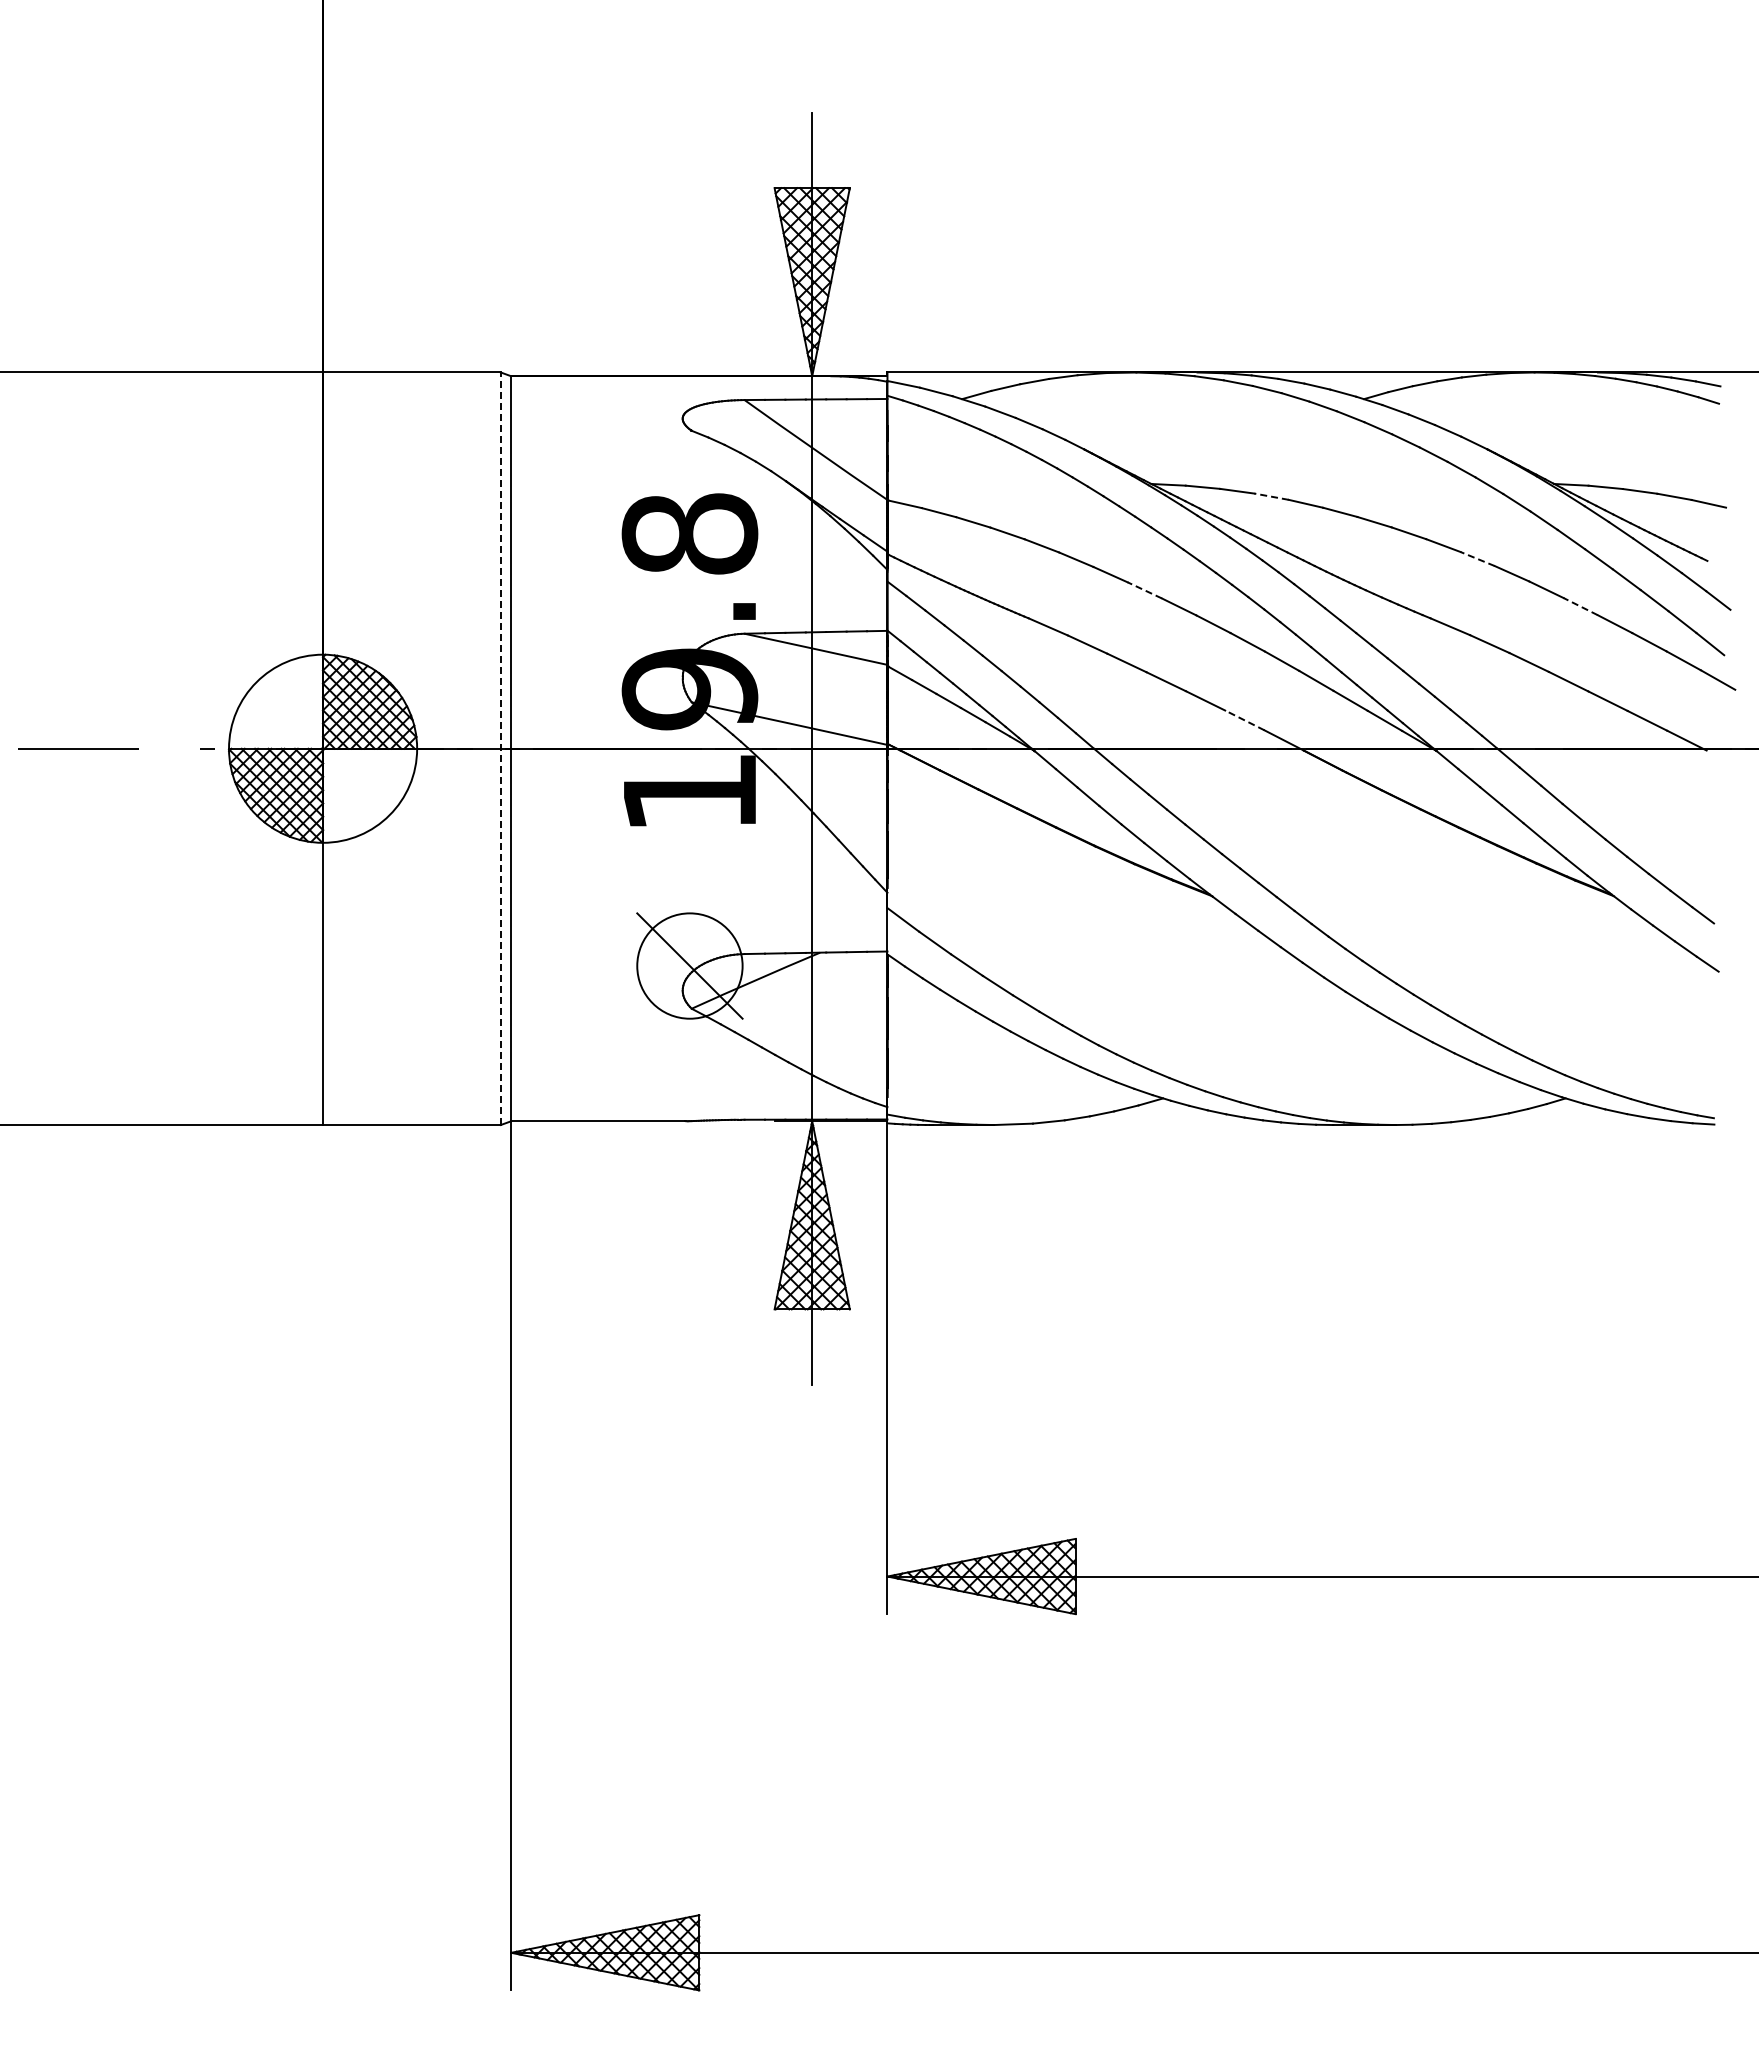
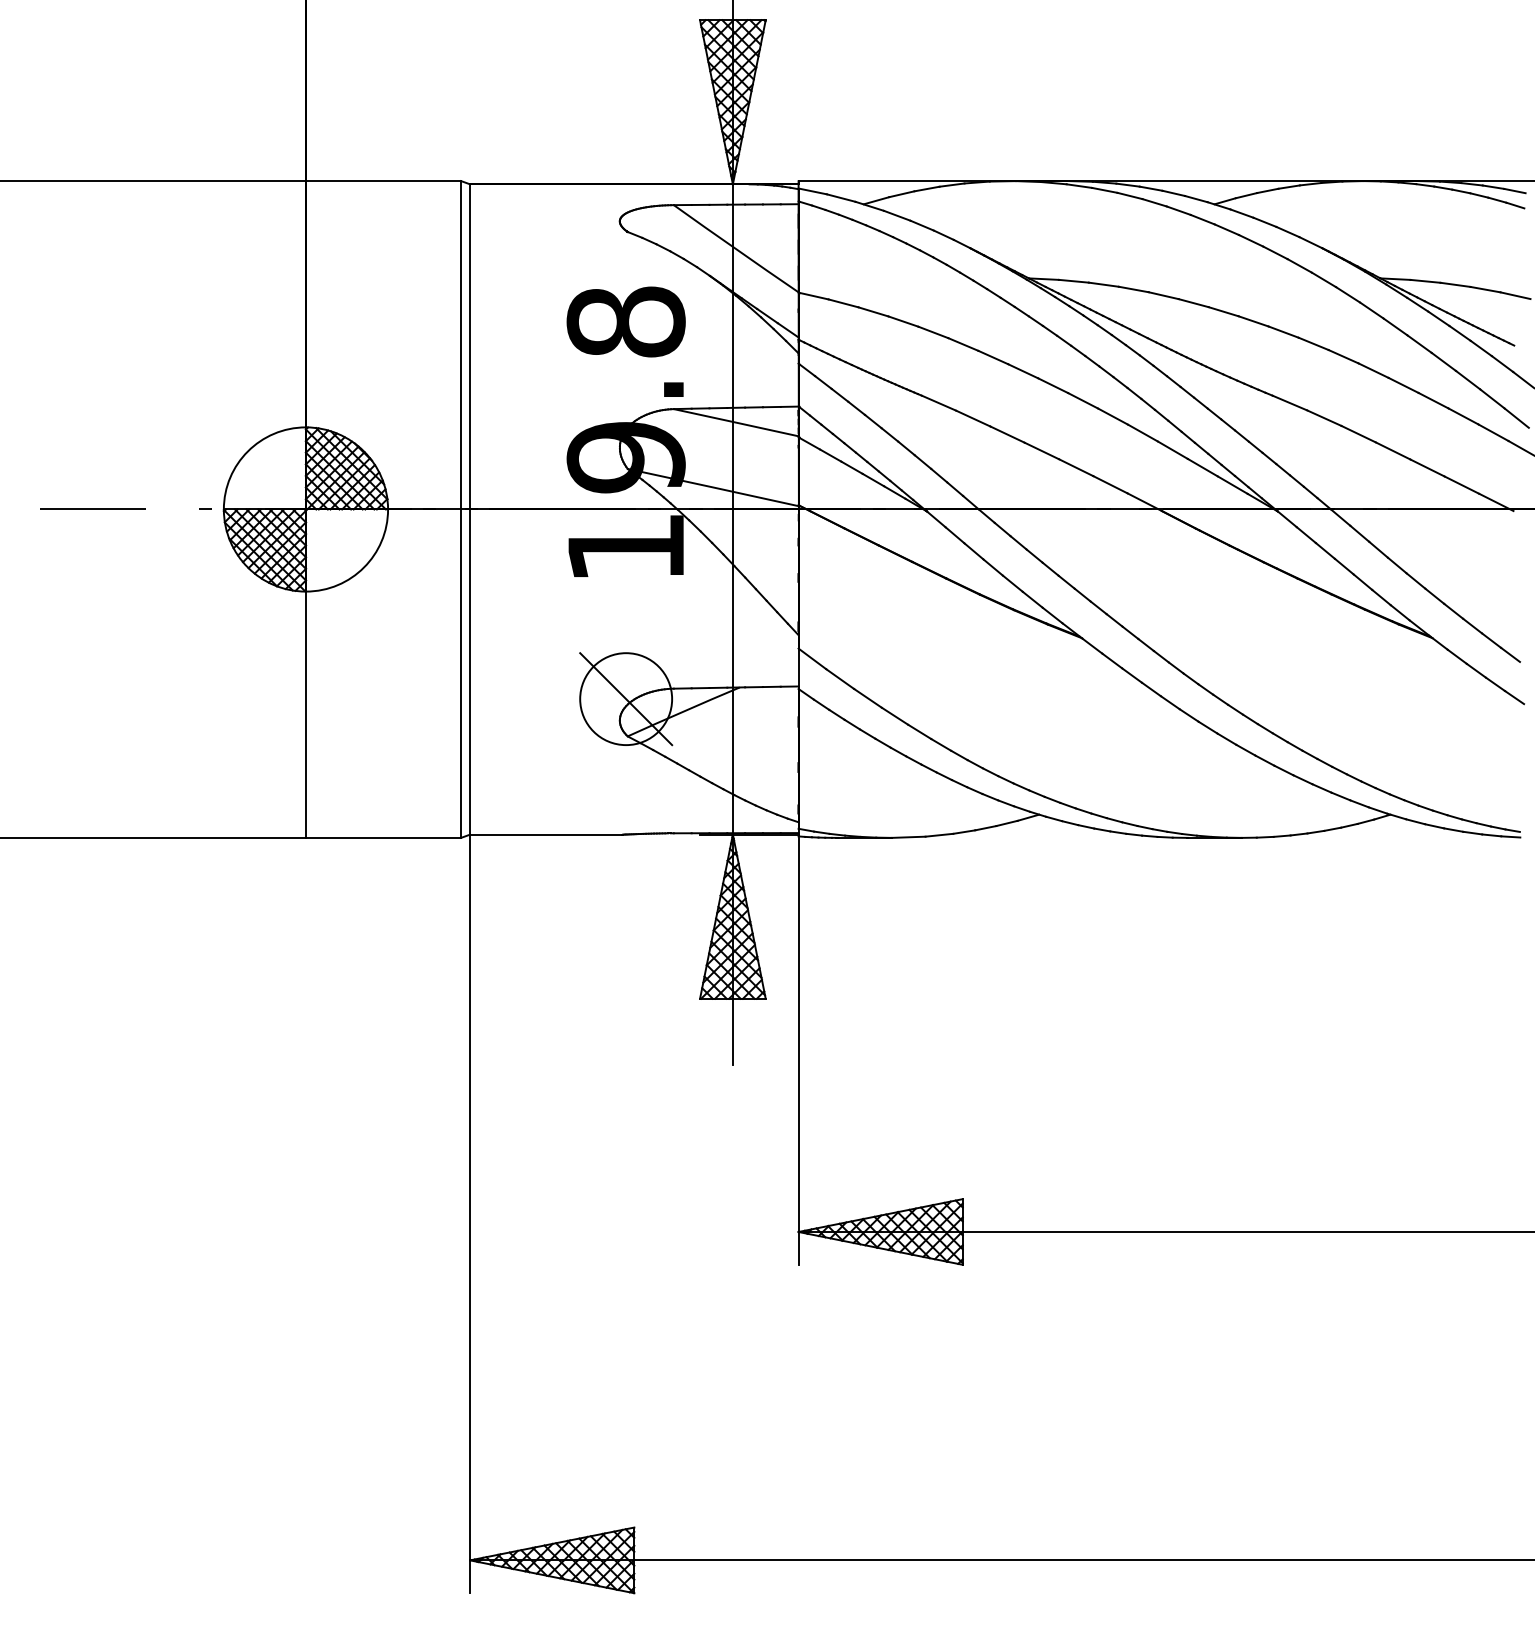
line: (1271, 496) -> (1133, 289), dashed -> solid
line: (1477, 559) -> (1313, 344), dashed -> solid
line: (1144, 590) -> (1022, 371), dashed -> solid
line: (1580, 606) -> (1403, 385), dashed -> solid
line: (1244, 720) -> (1110, 484), dashed -> solid
line: (500, 748) -> (460, 509), dashed -> solid

